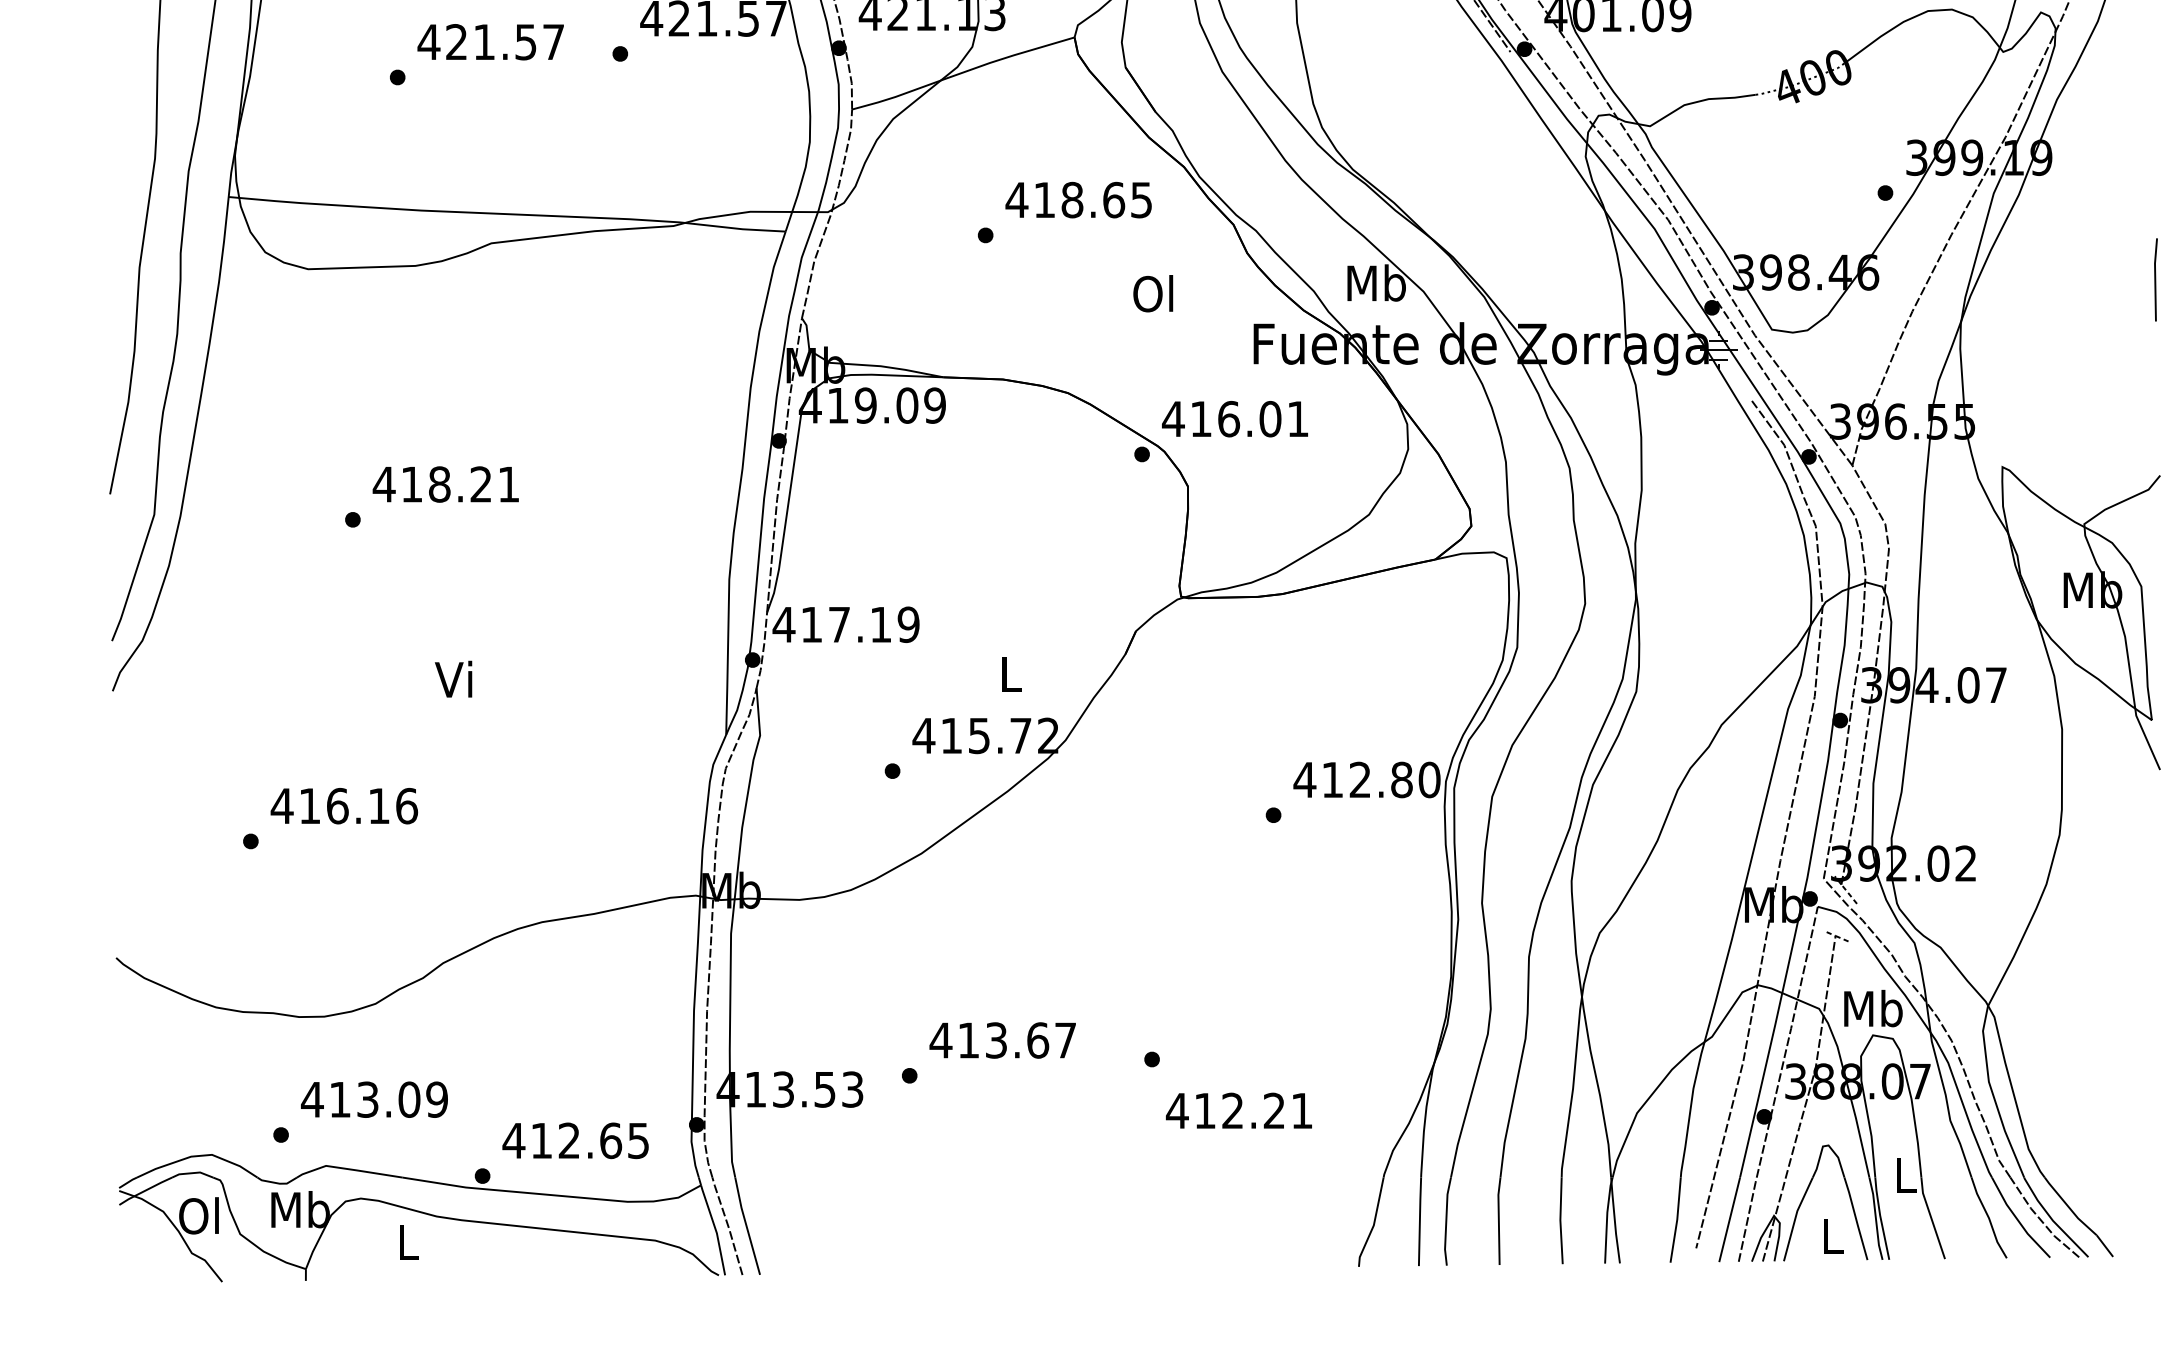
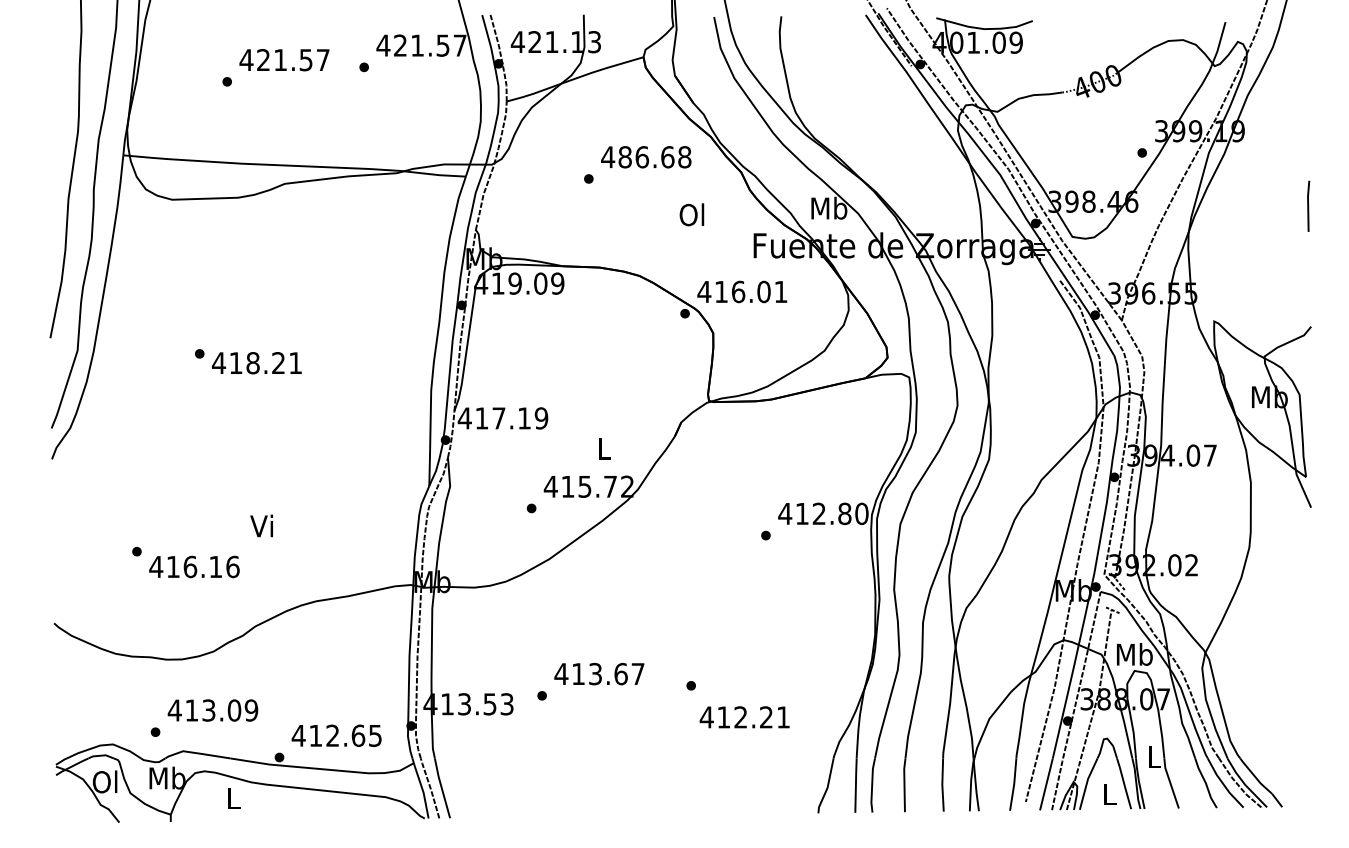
text: (1092, 200) -> (654, 157), 418.65 -> 486.68
text: (445, 485) -> (256, 363), moved
text: (453, 678) -> (261, 525), moved
text: (344, 805) -> (194, 566), moved

